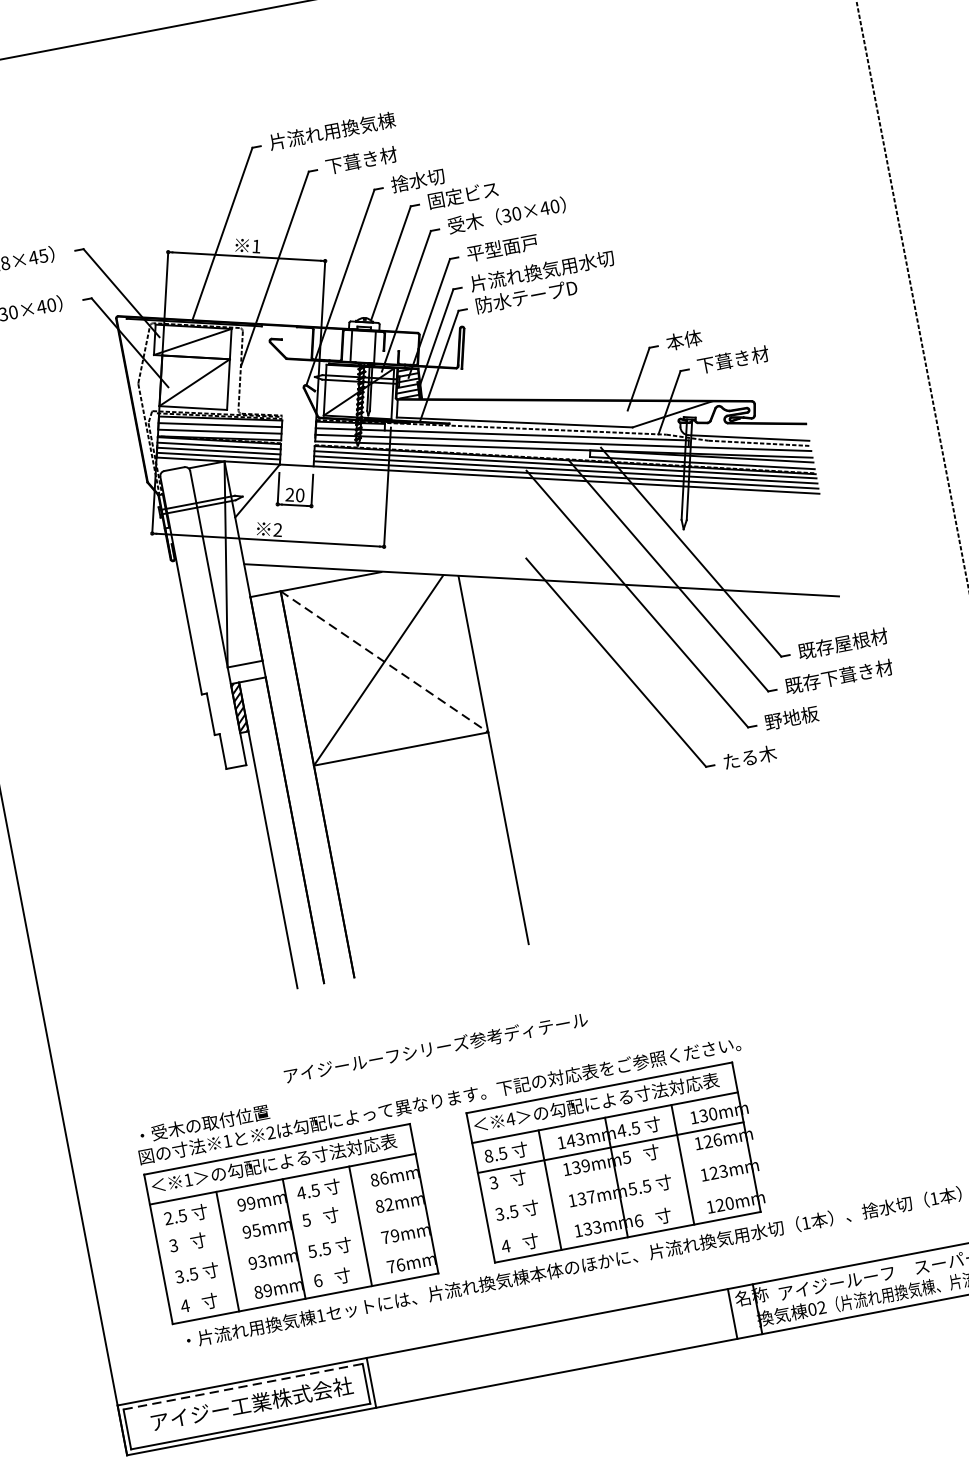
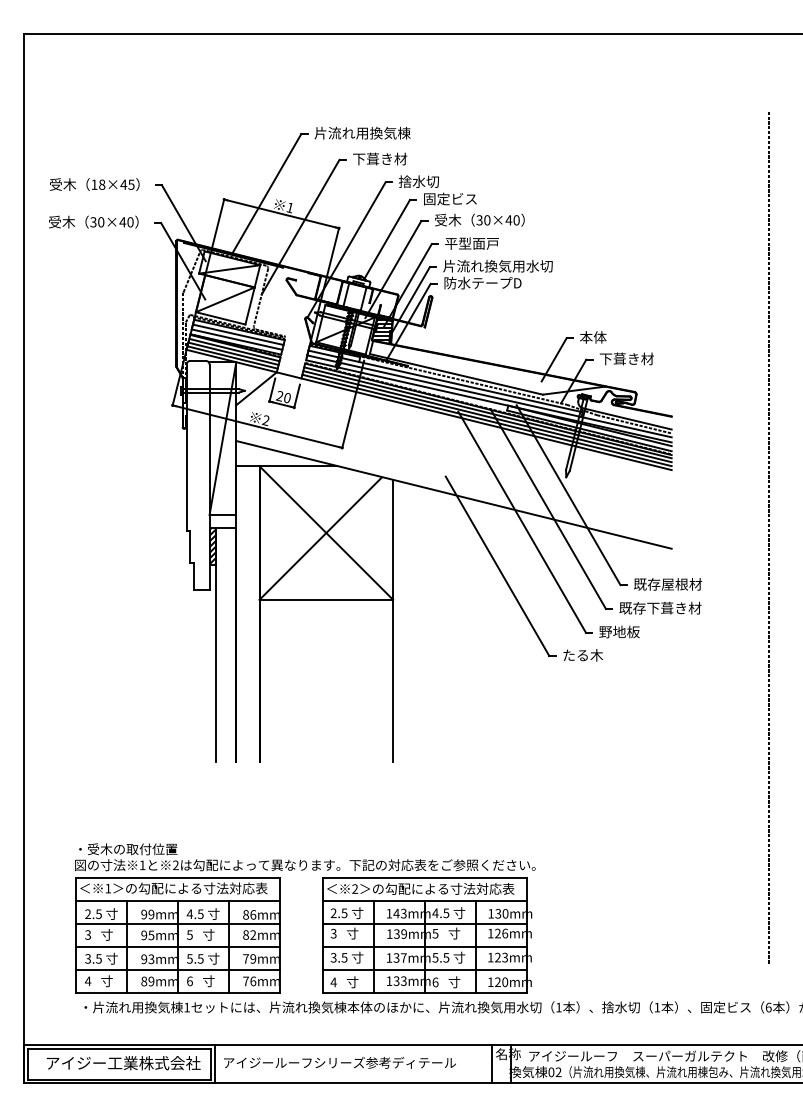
line: (384, 662) -> (326, 533), dashed -> solid
text: (435, 1047) -> (339, 1062), moved
text: (511, 1118) -> (355, 888), 4 -> 2
text: (488, 1156) -> (333, 913), 8.5 -> 2.5
line: (615, 1178) -> (424, 947), added
line: (621, 1208) -> (424, 970), added
line: (287, 1209) -> (177, 924), added
line: (293, 1239) -> (177, 947), added
line: (299, 1269) -> (177, 970), added
line: (243, 1387) -> (119, 1049), dashed -> solid

